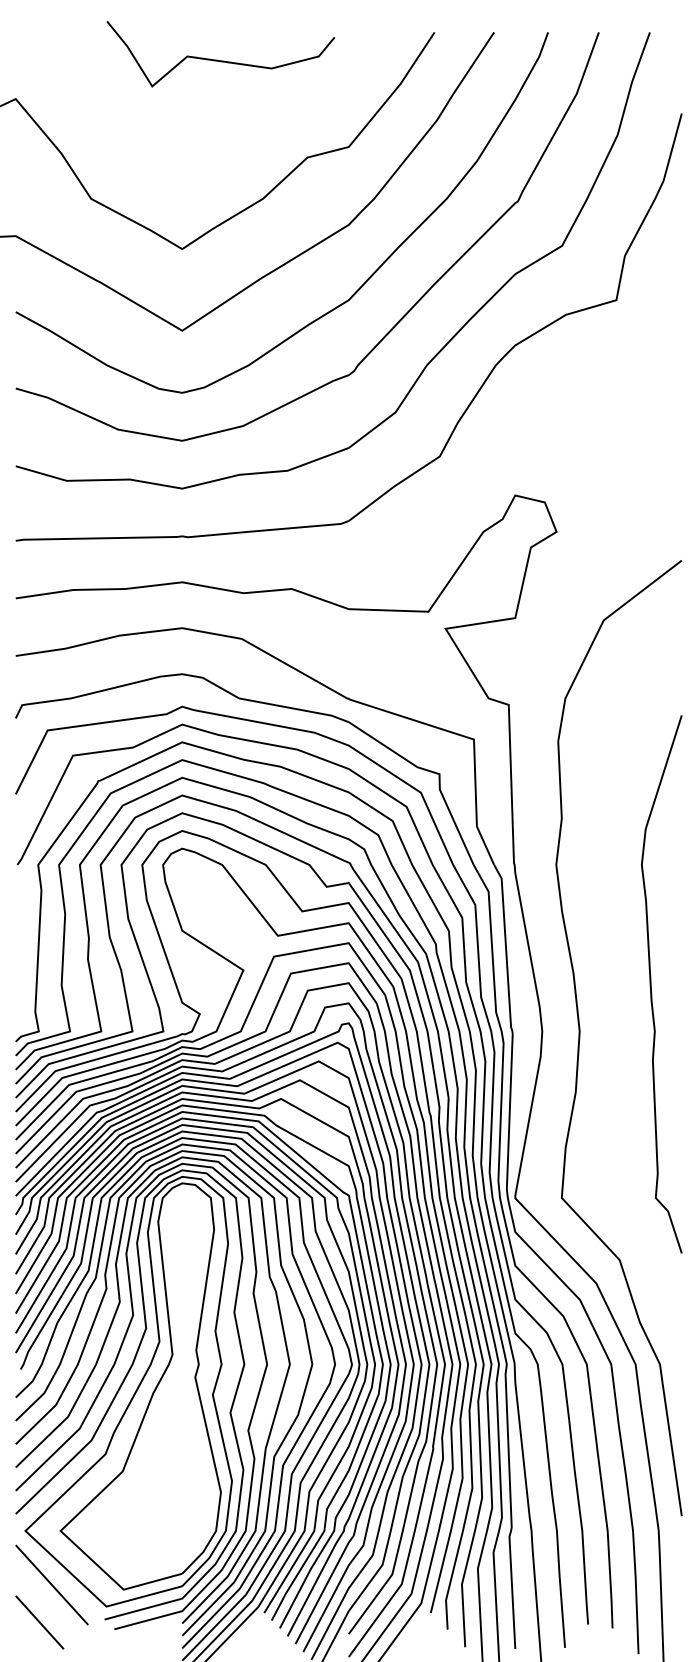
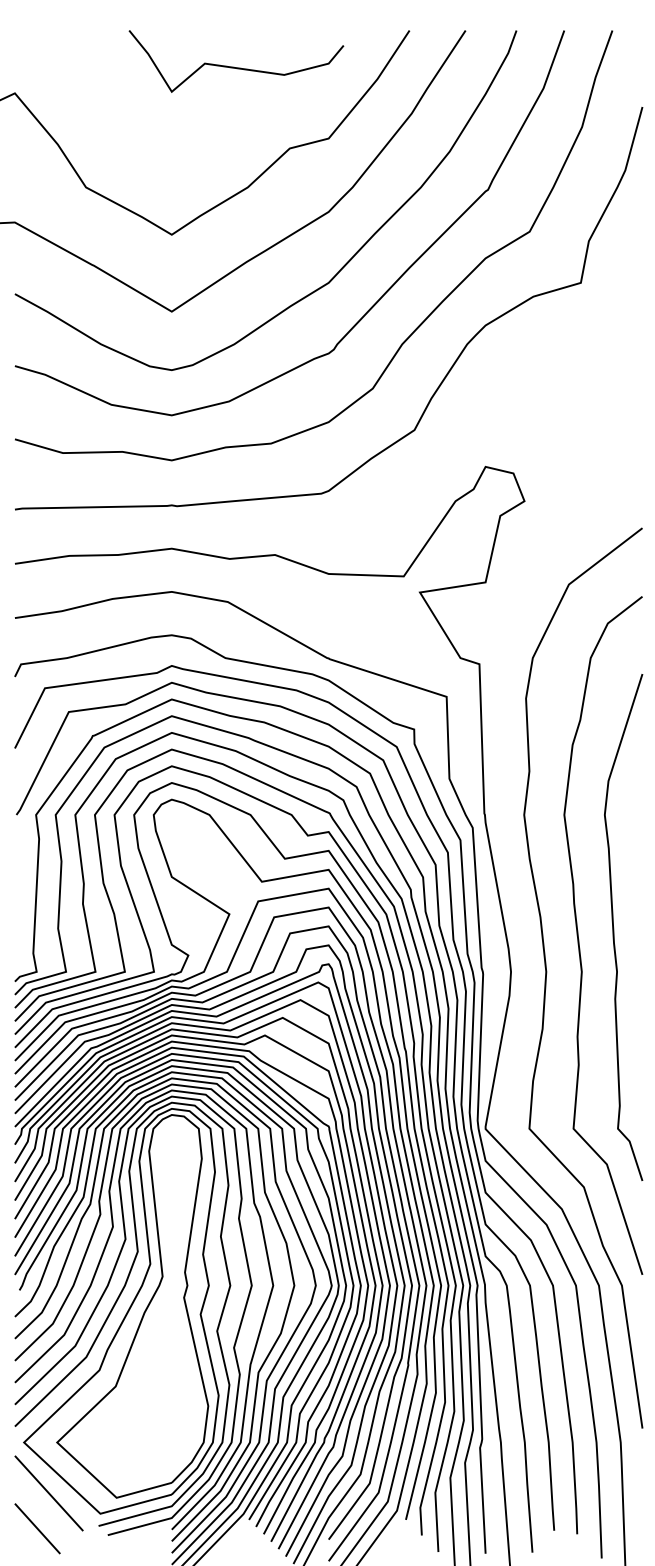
curve: (217, 59) -> (233, 66), moved
curve: (614, 993) -> (579, 936), added

